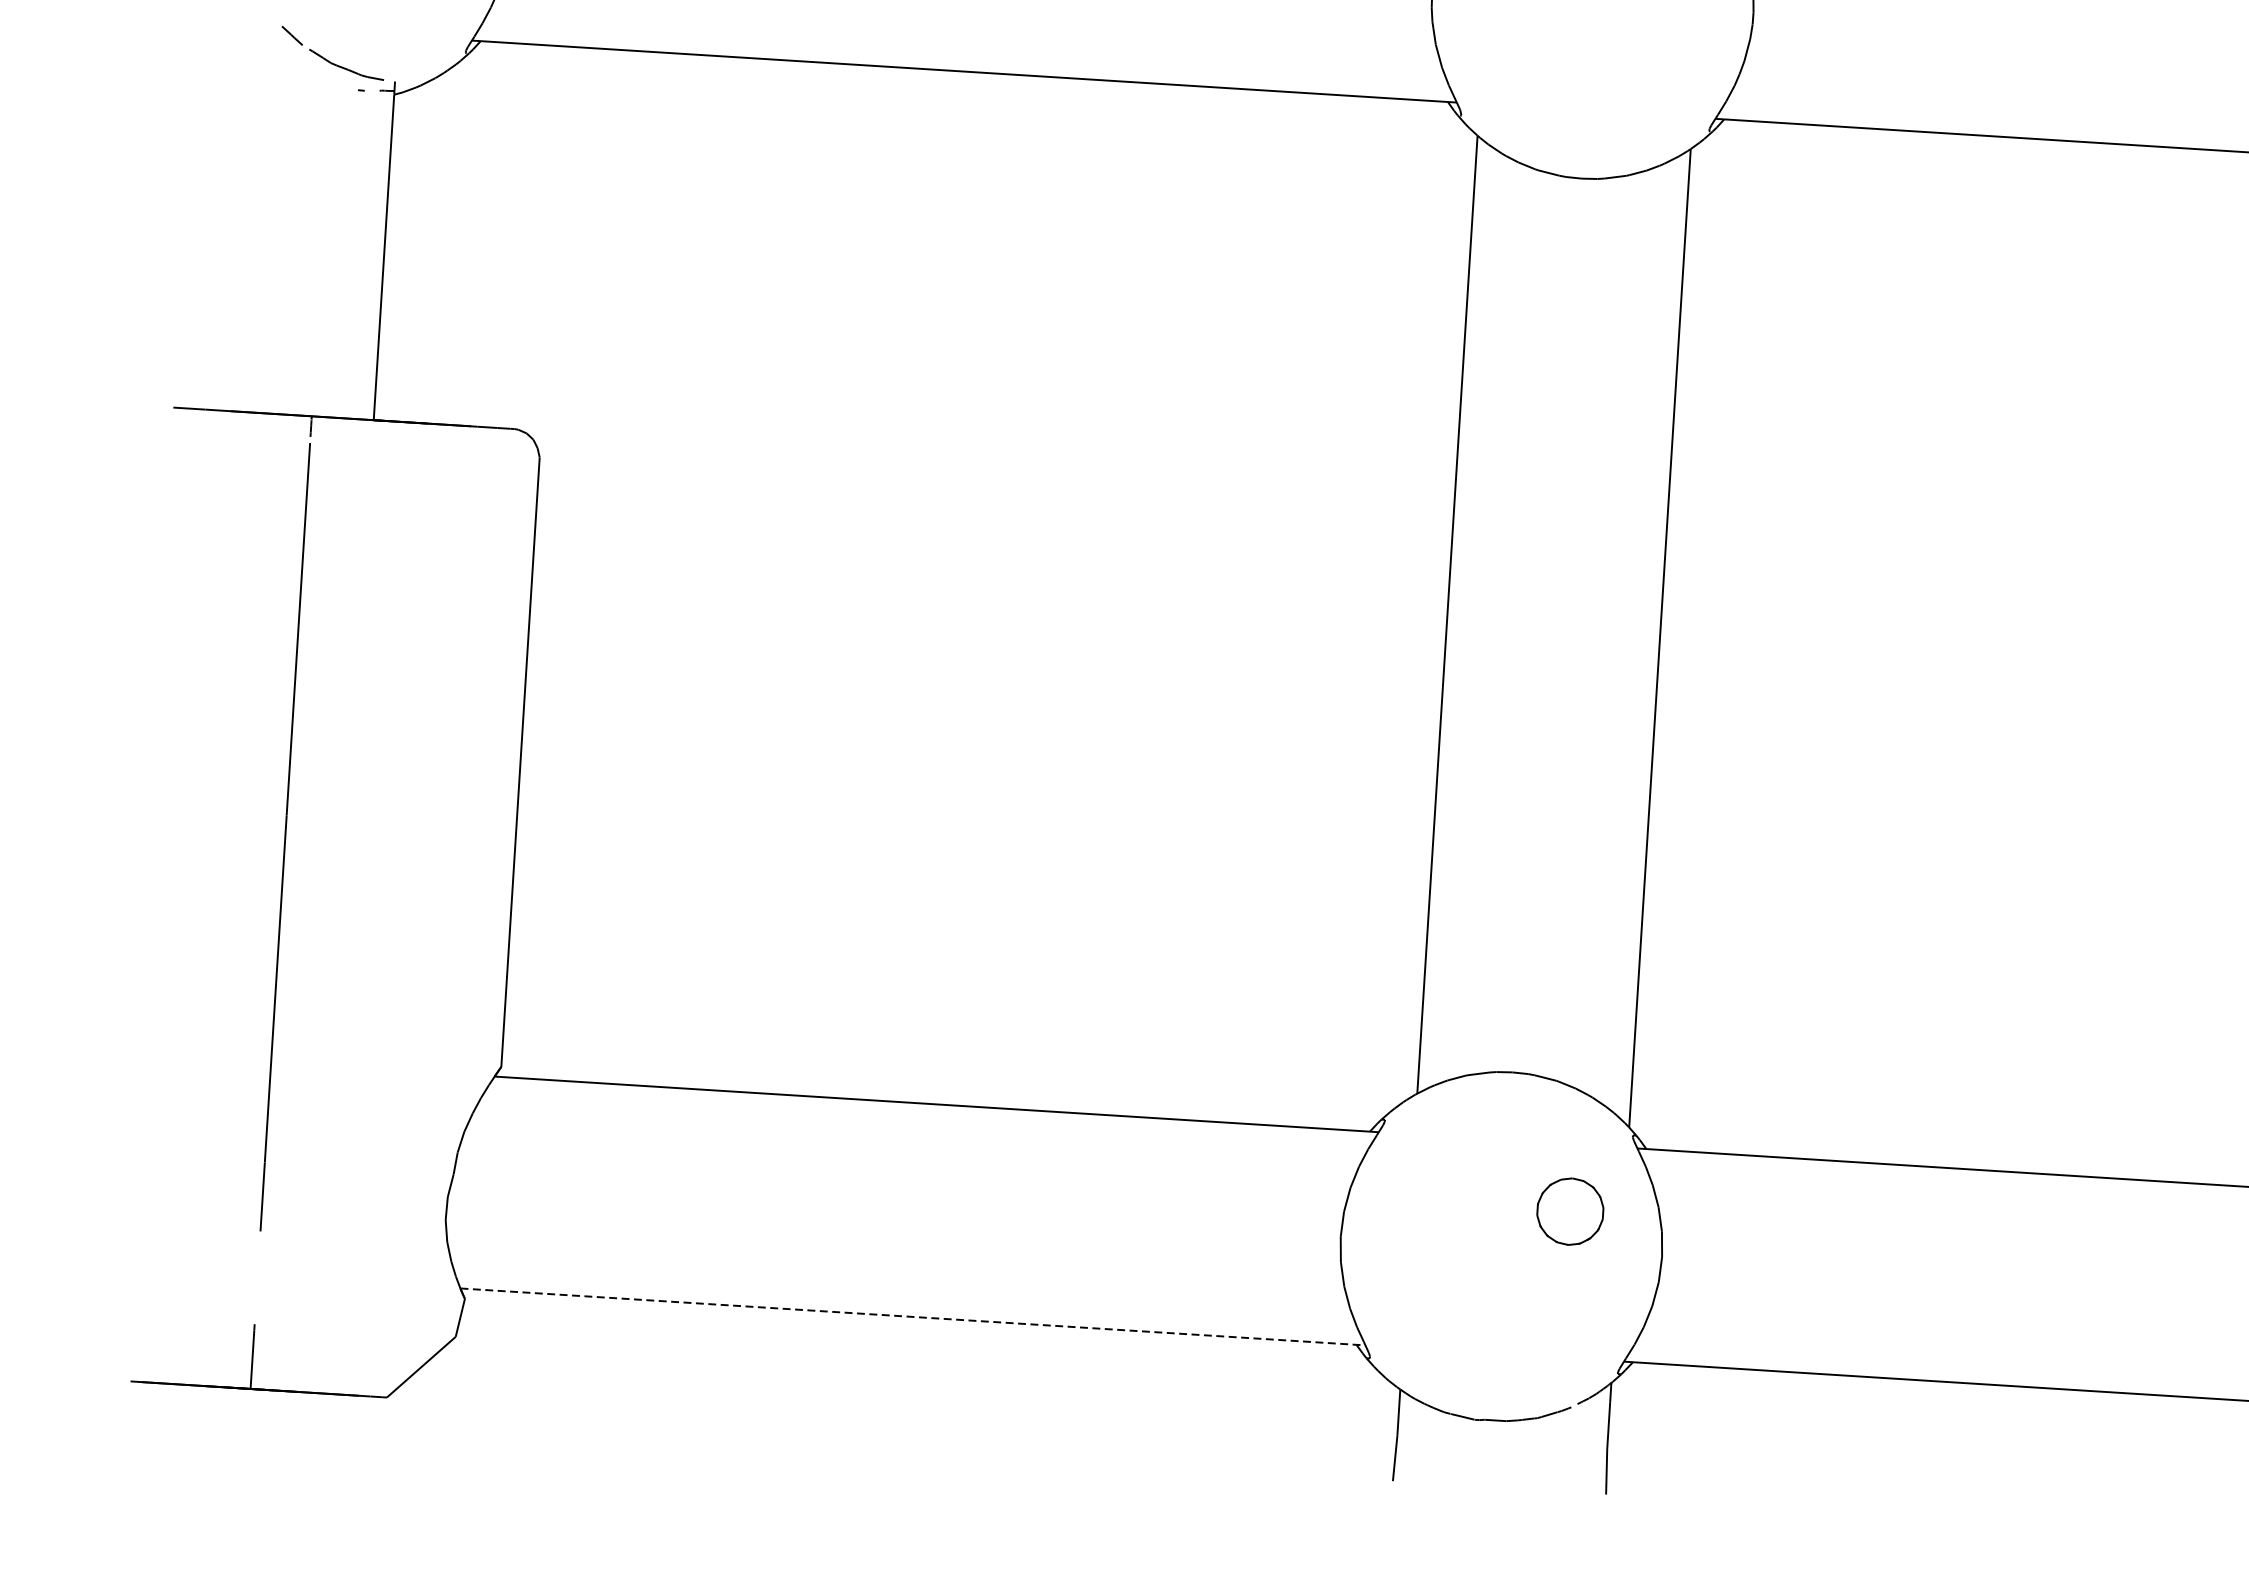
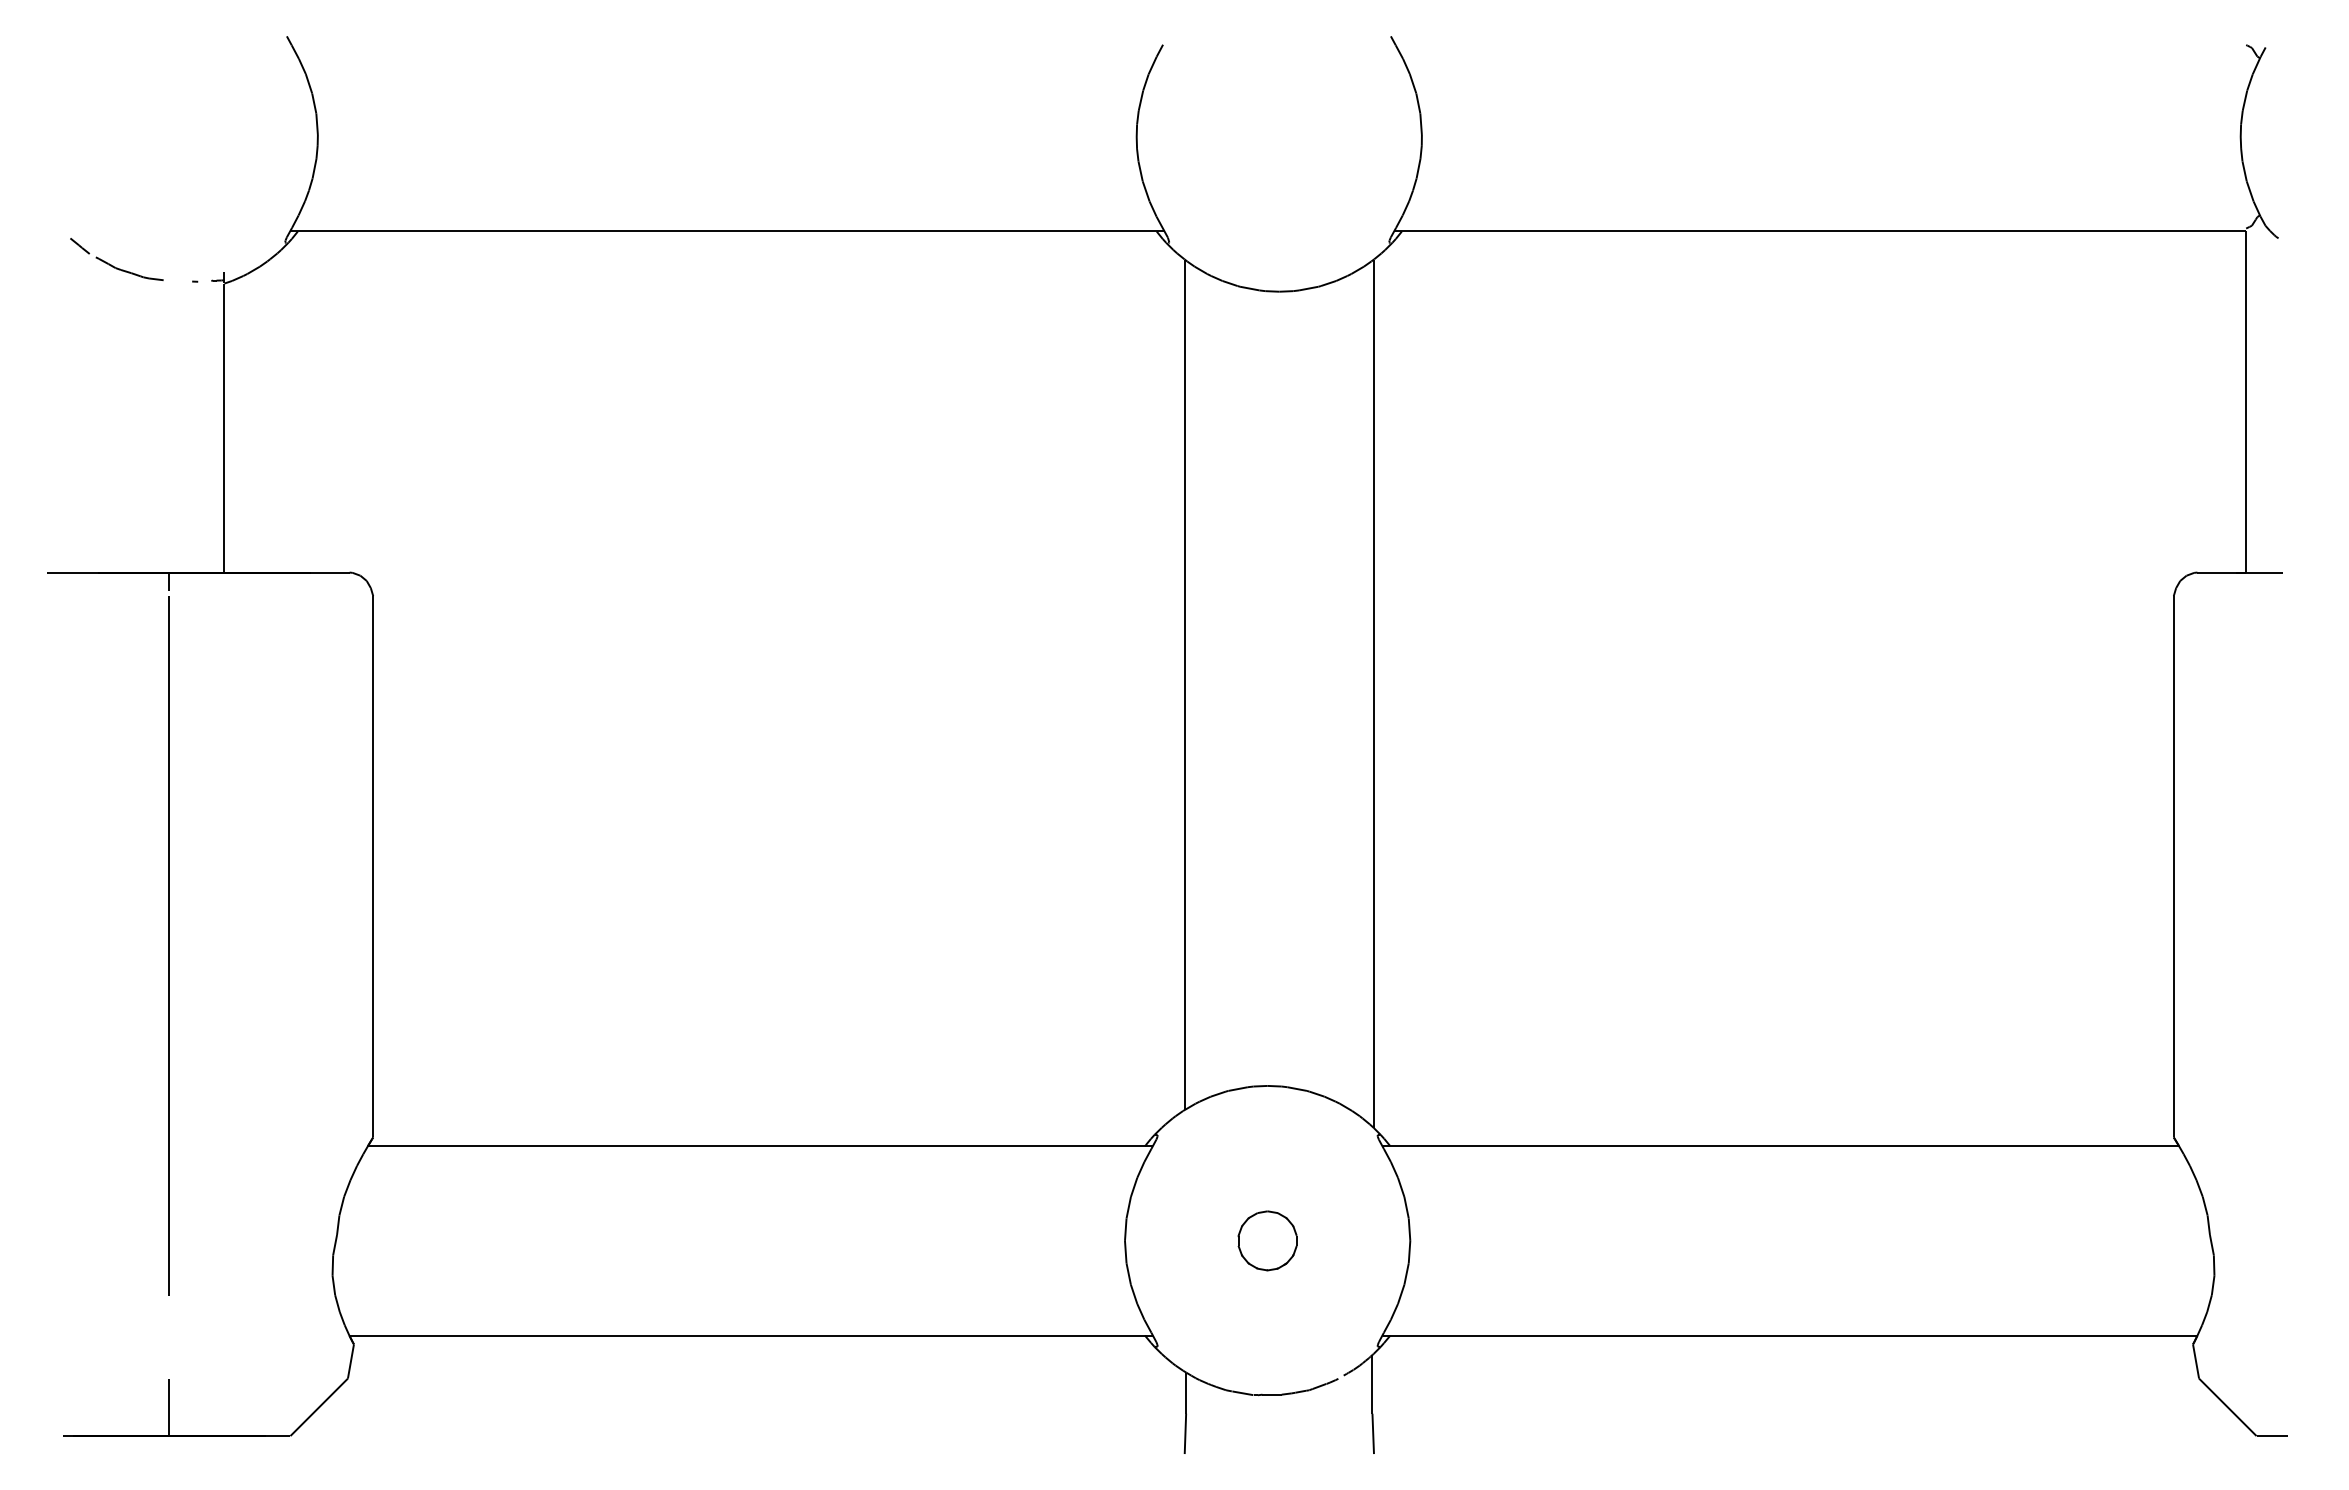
part: (328, 59) -> (113, 265), moved
part: (1570, 1211) -> (1267, 1240), moved
line: (913, 1316) -> (751, 1335), dashed -> solid

